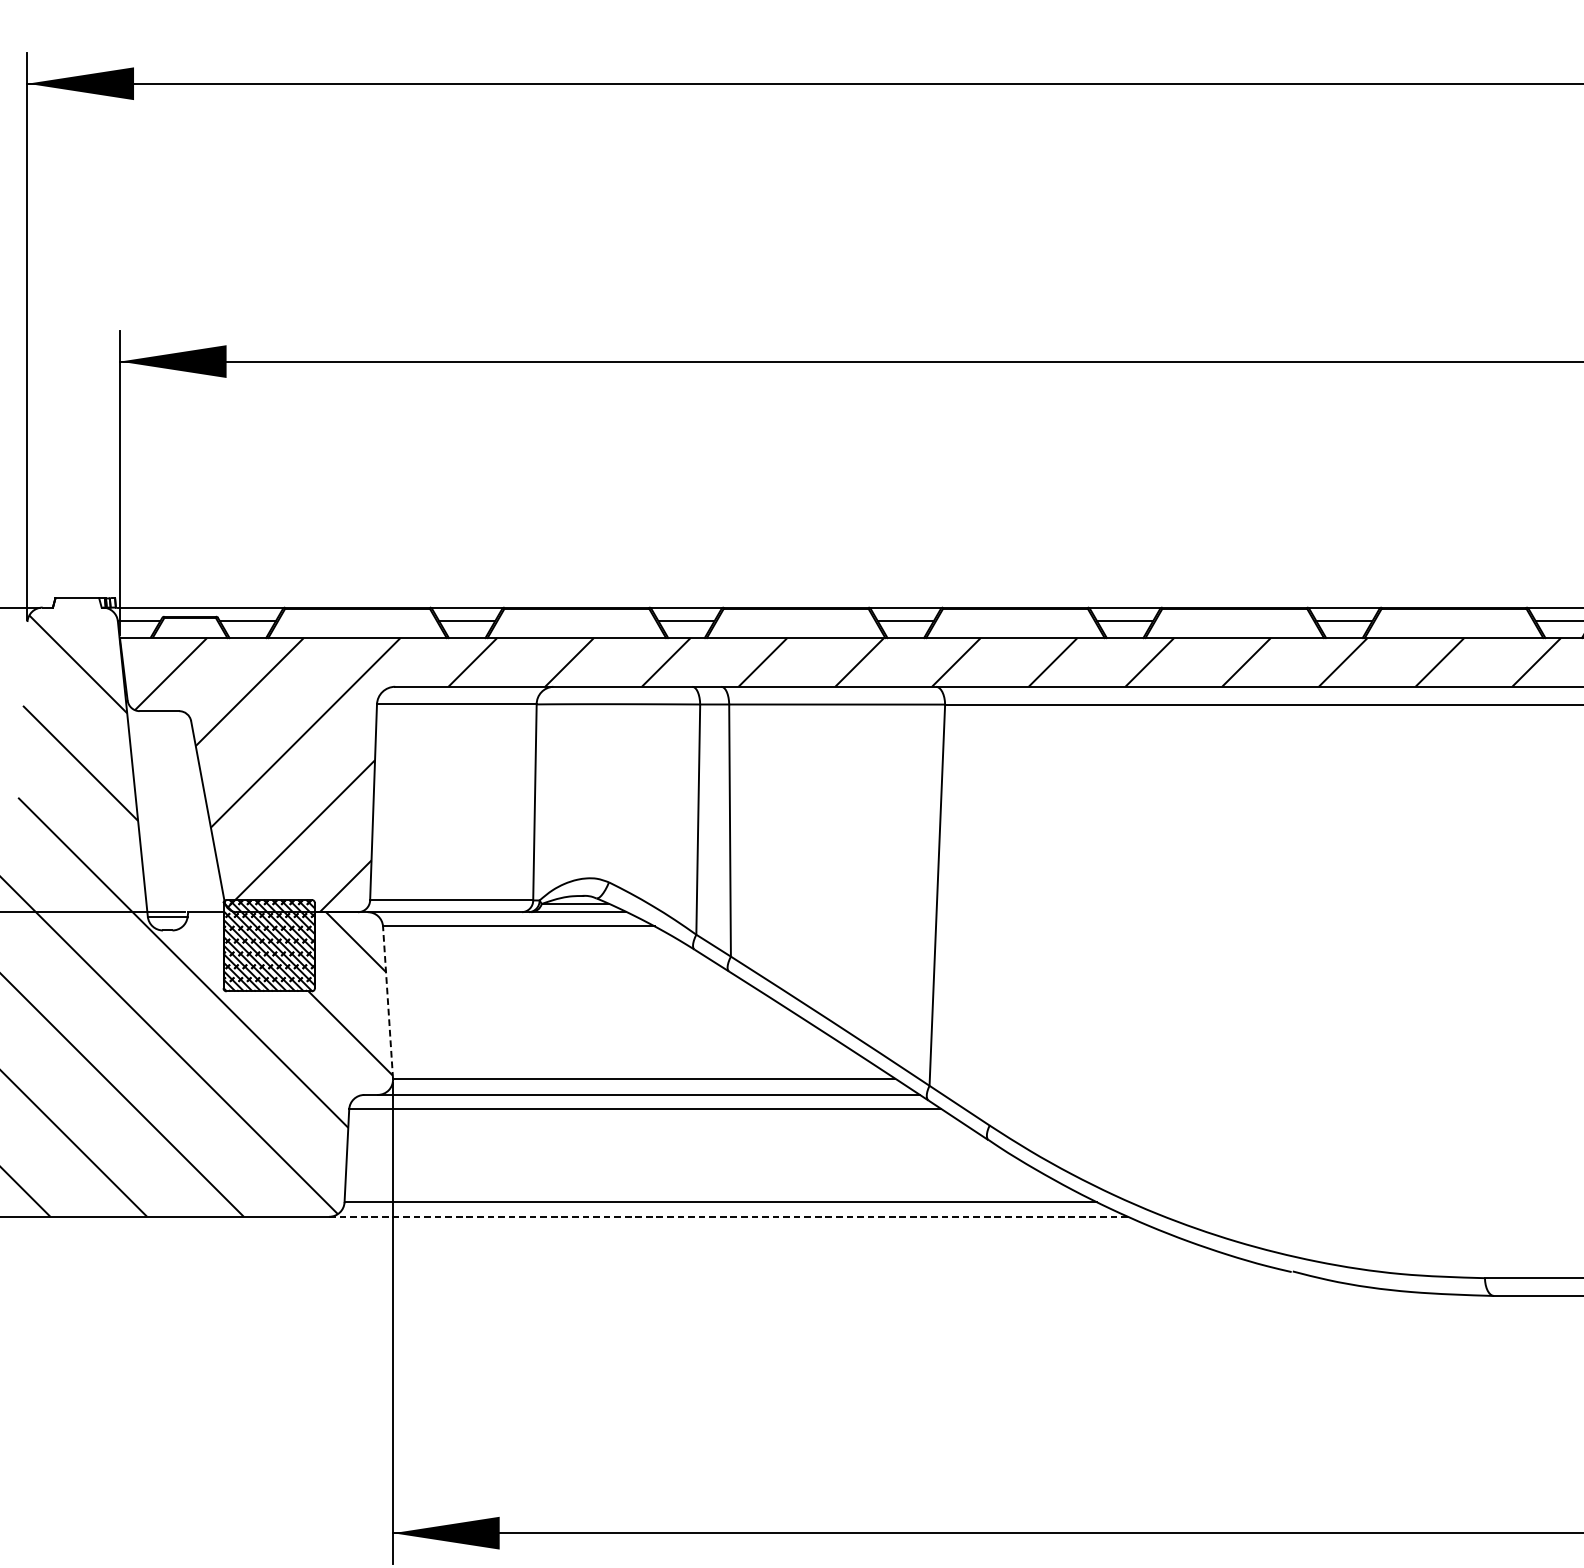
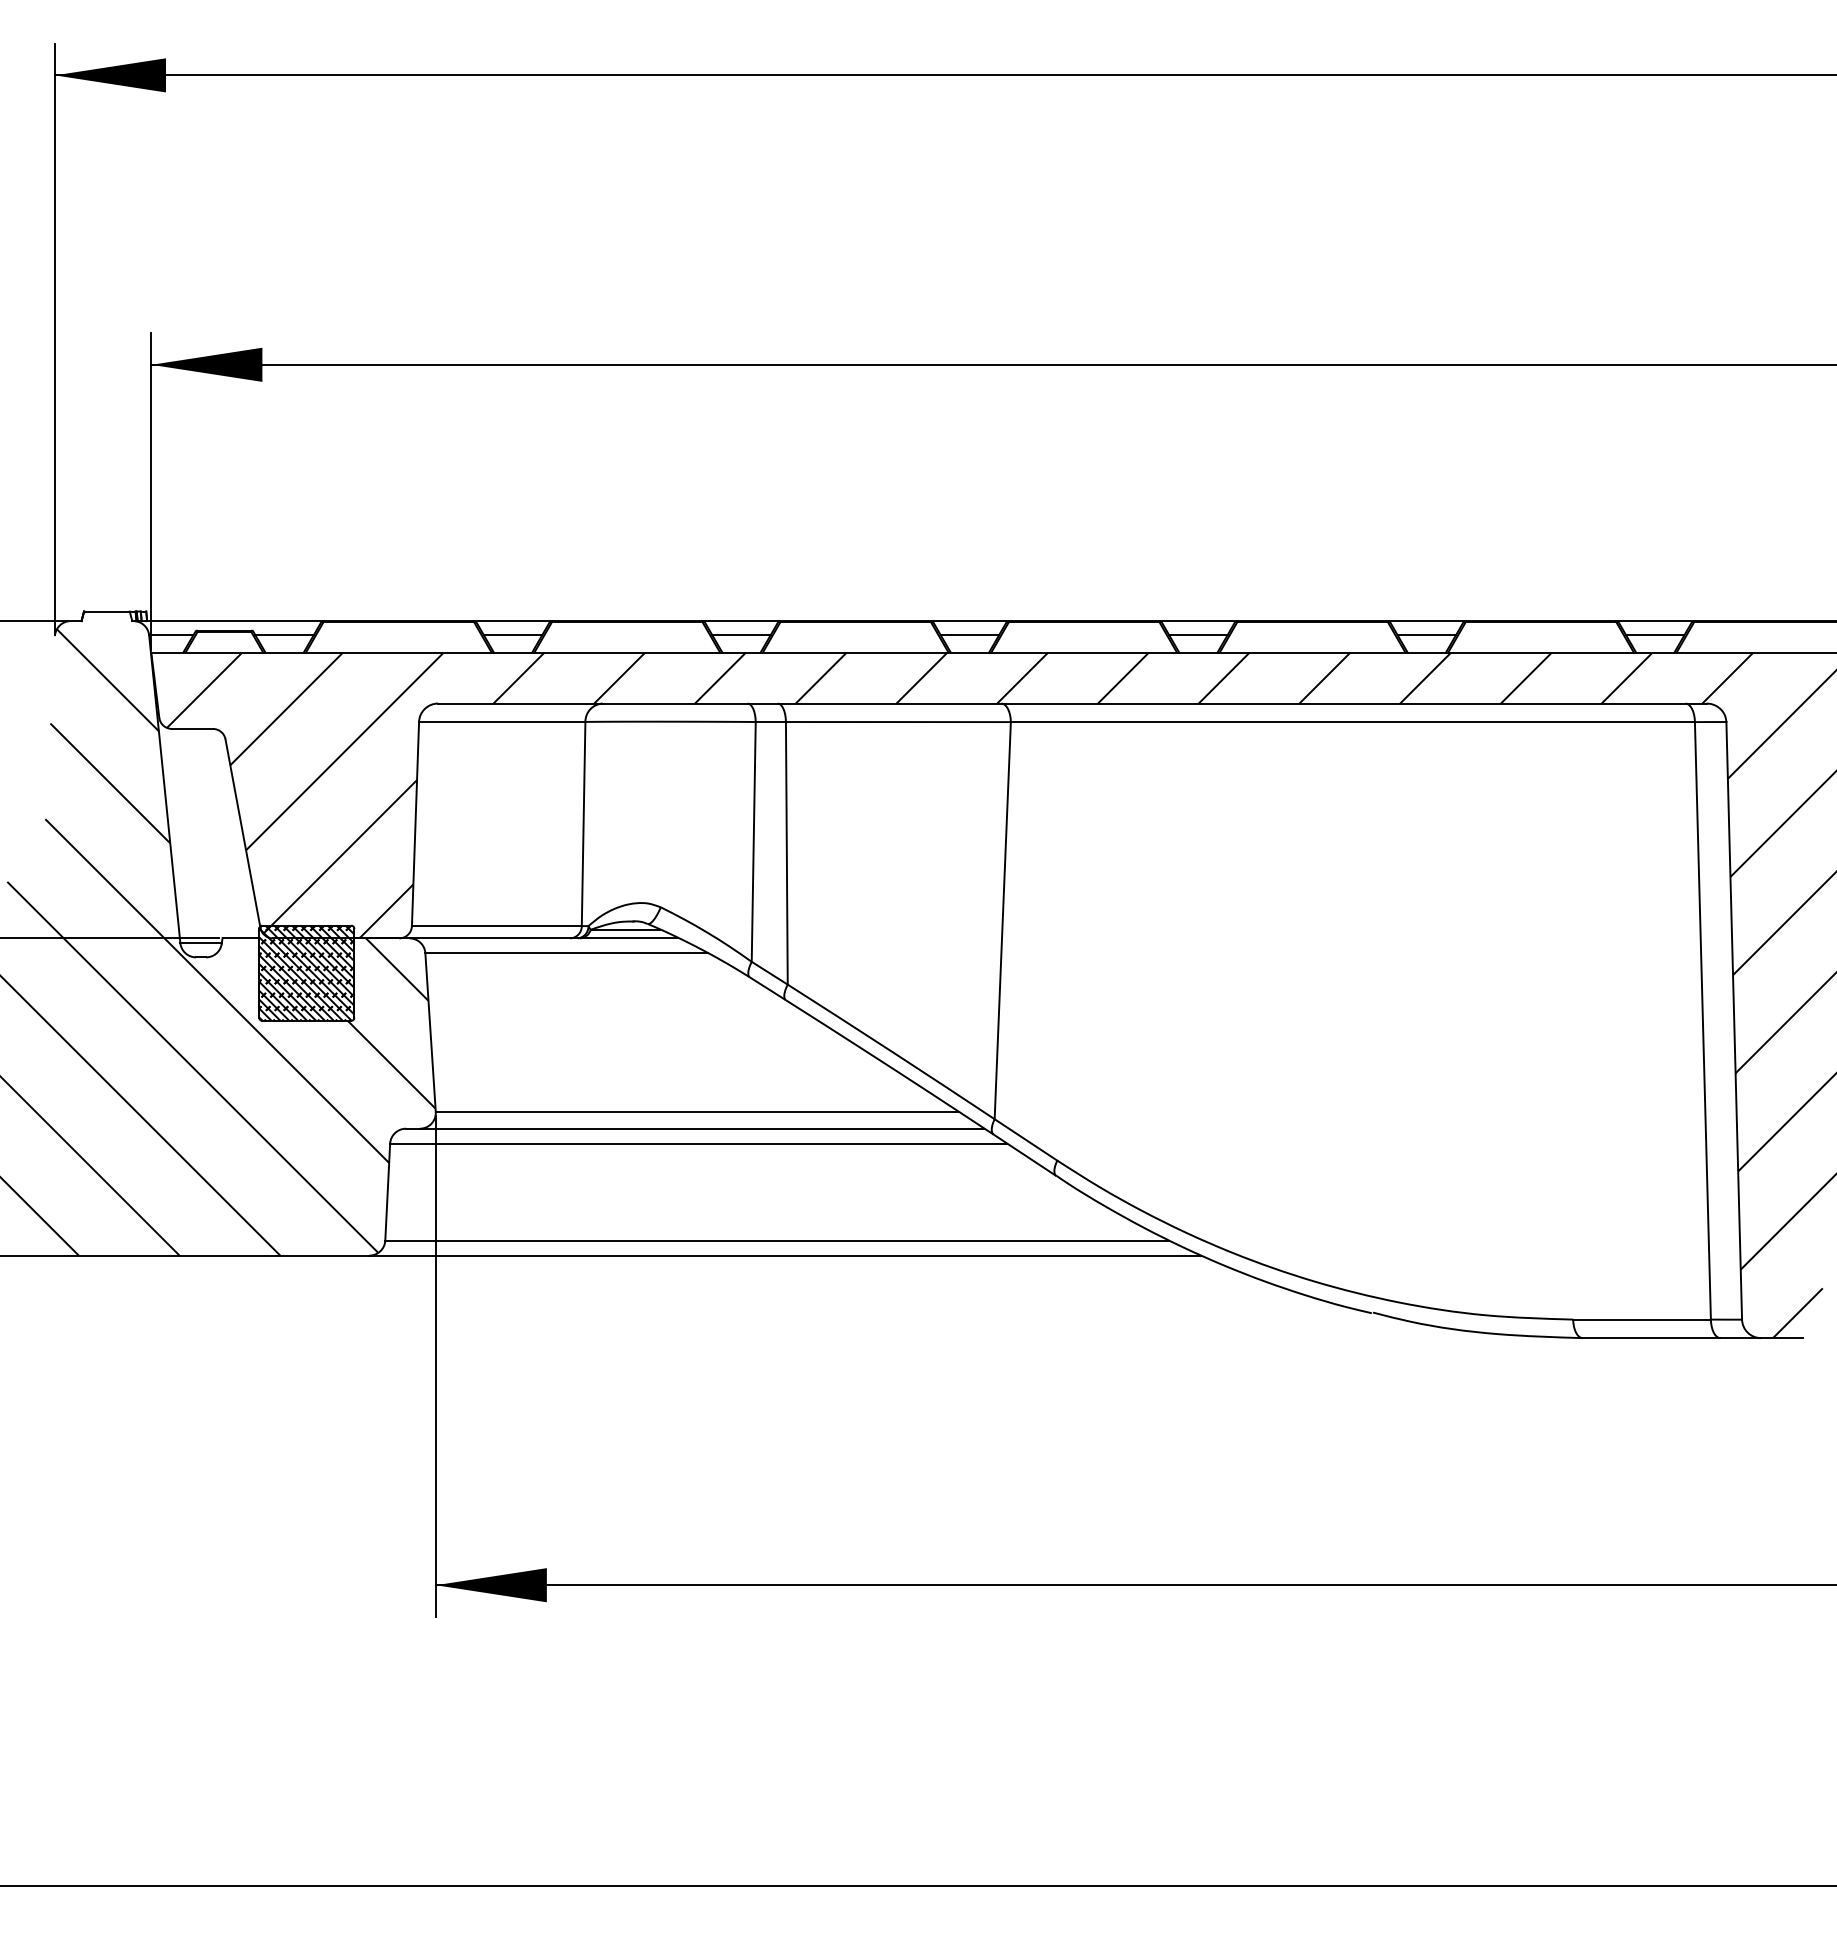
line: (387, 1001) -> (430, 1031), dashed -> solid
line: (728, 1216) -> (785, 1255), dashed -> solid

